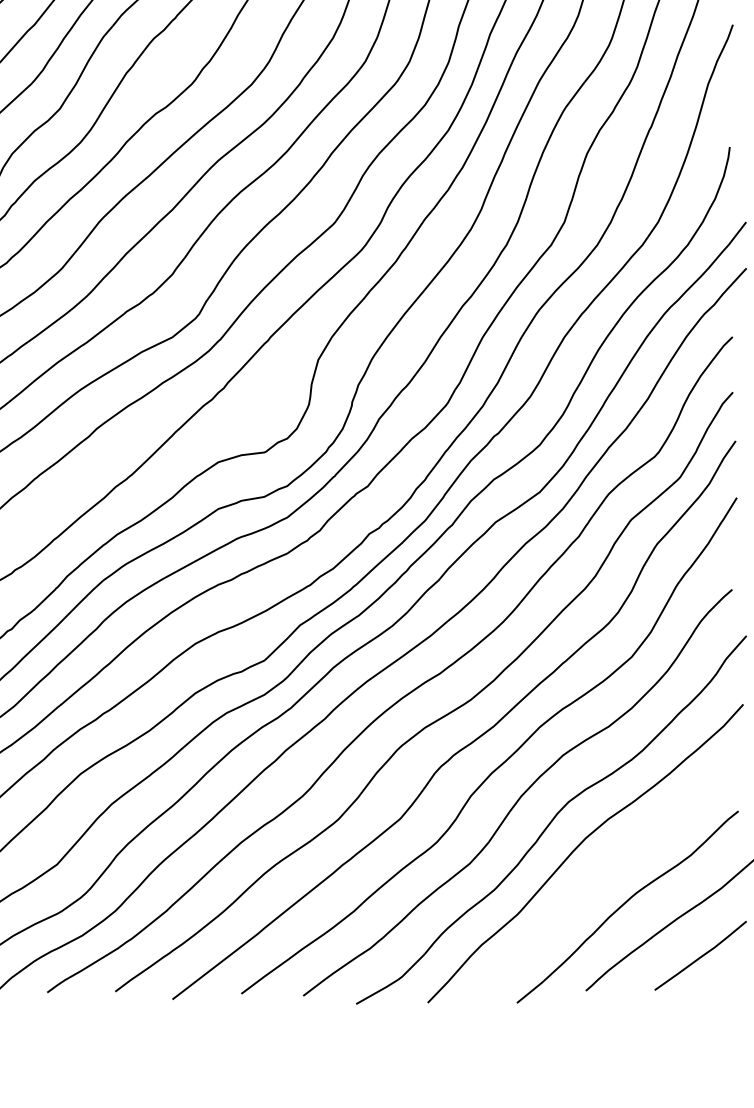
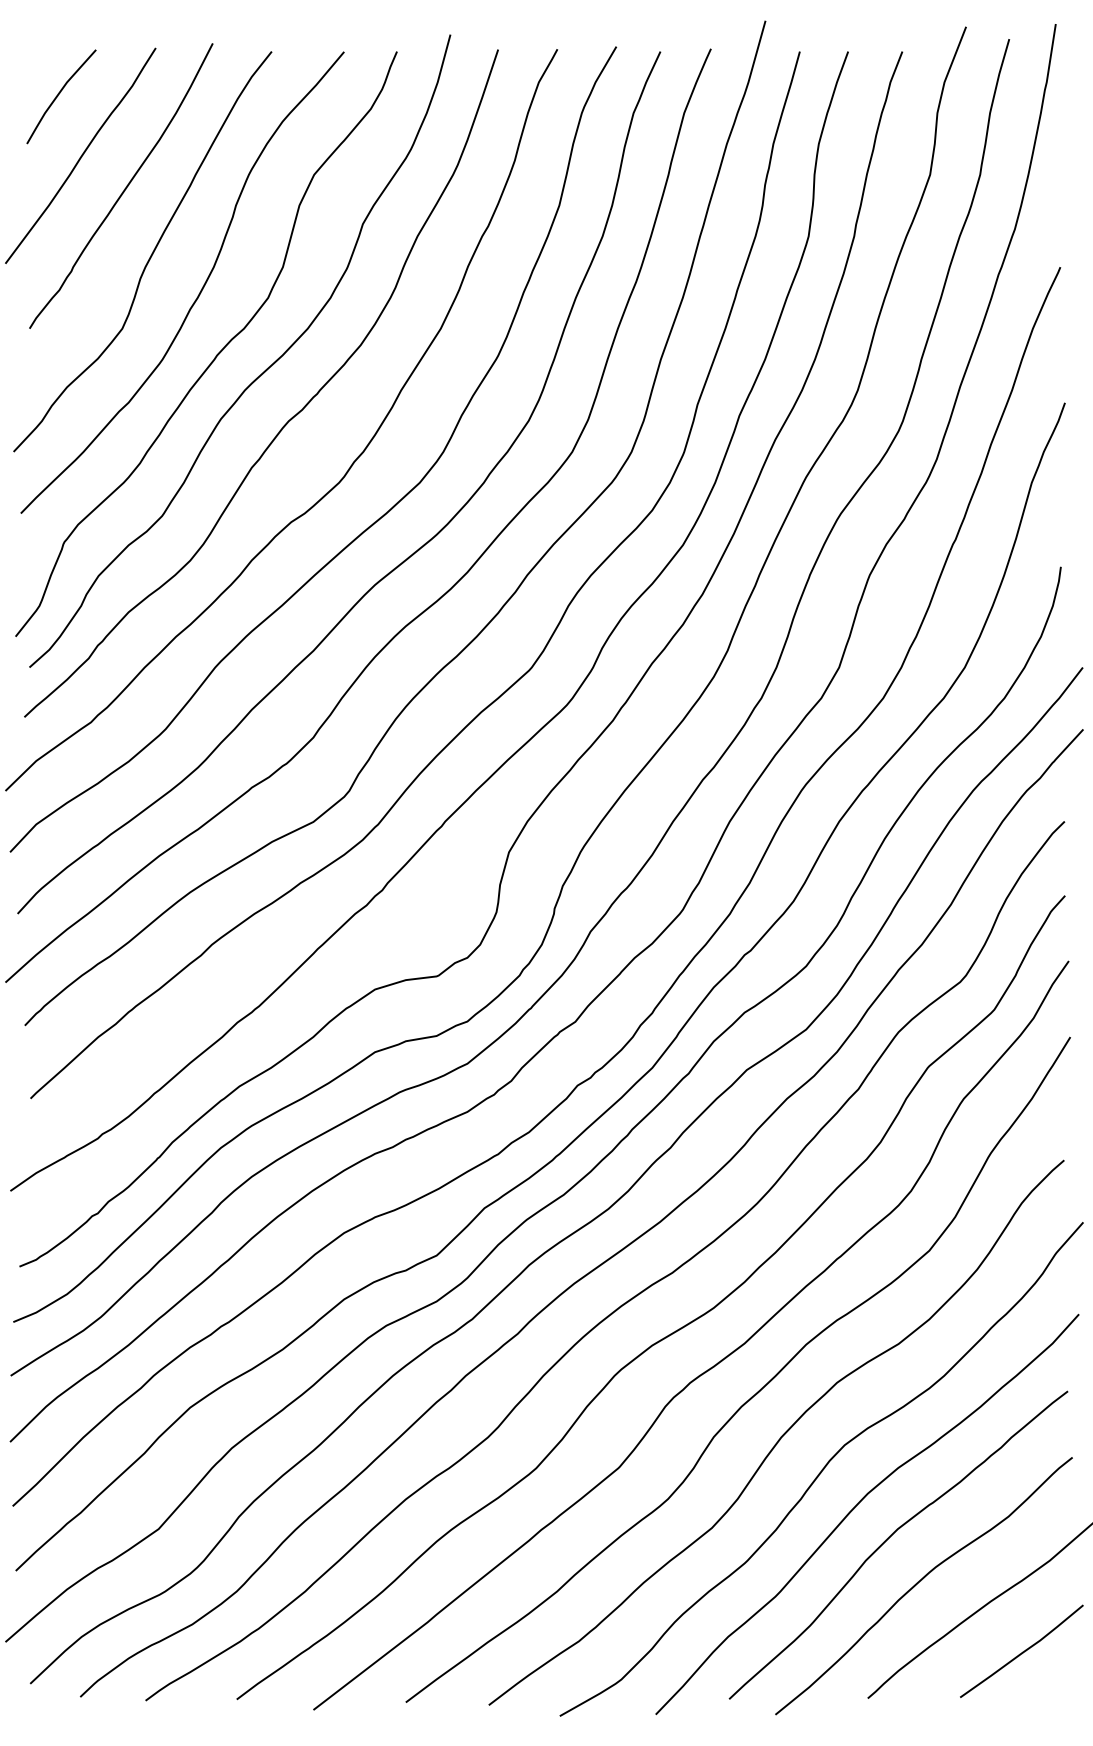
curve: (603, 870) -> (891, 1536), added

